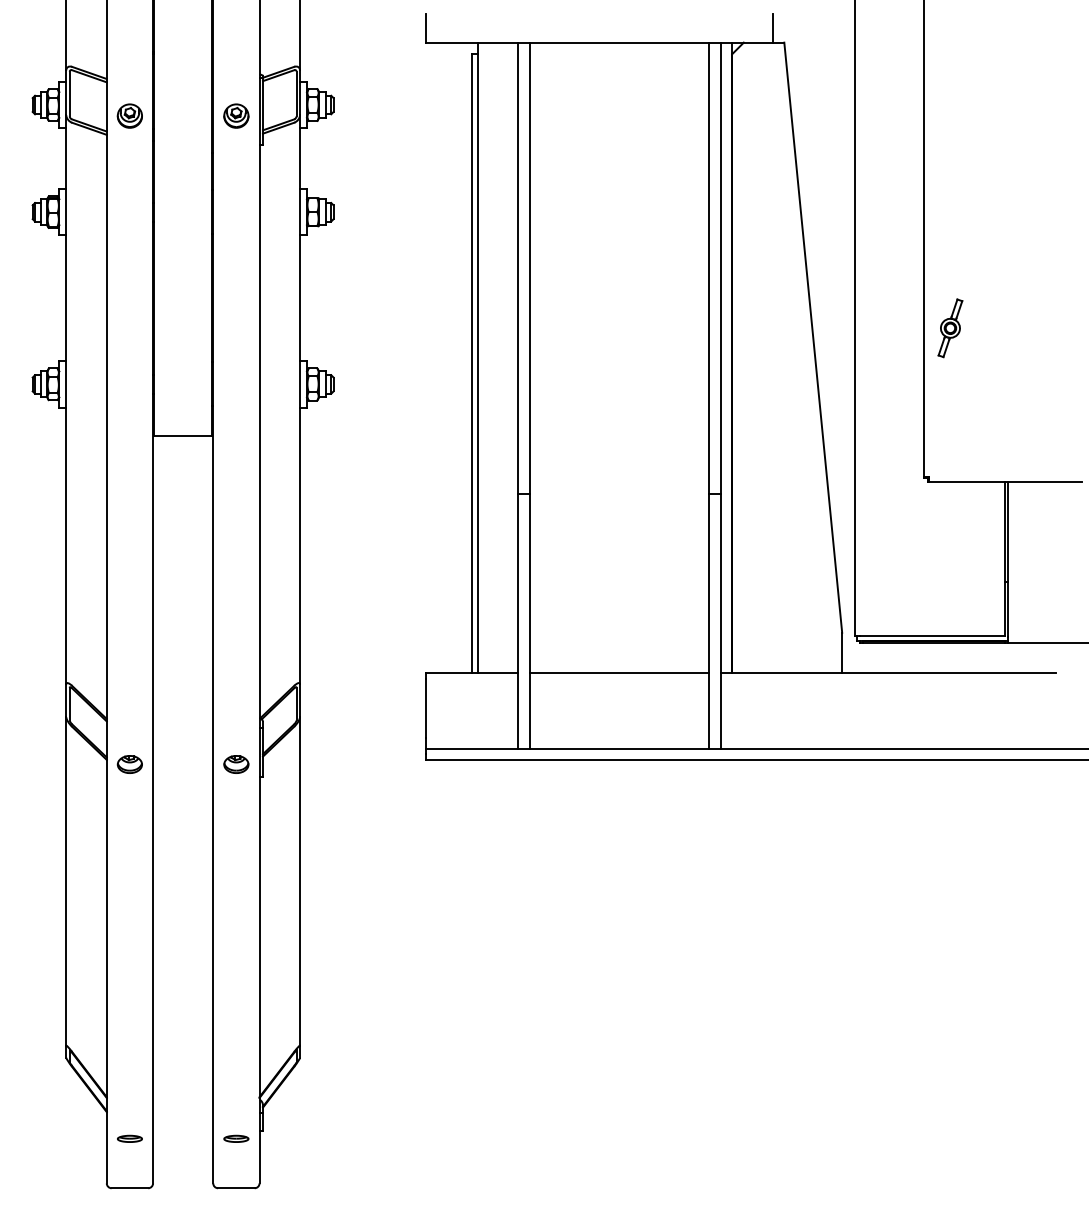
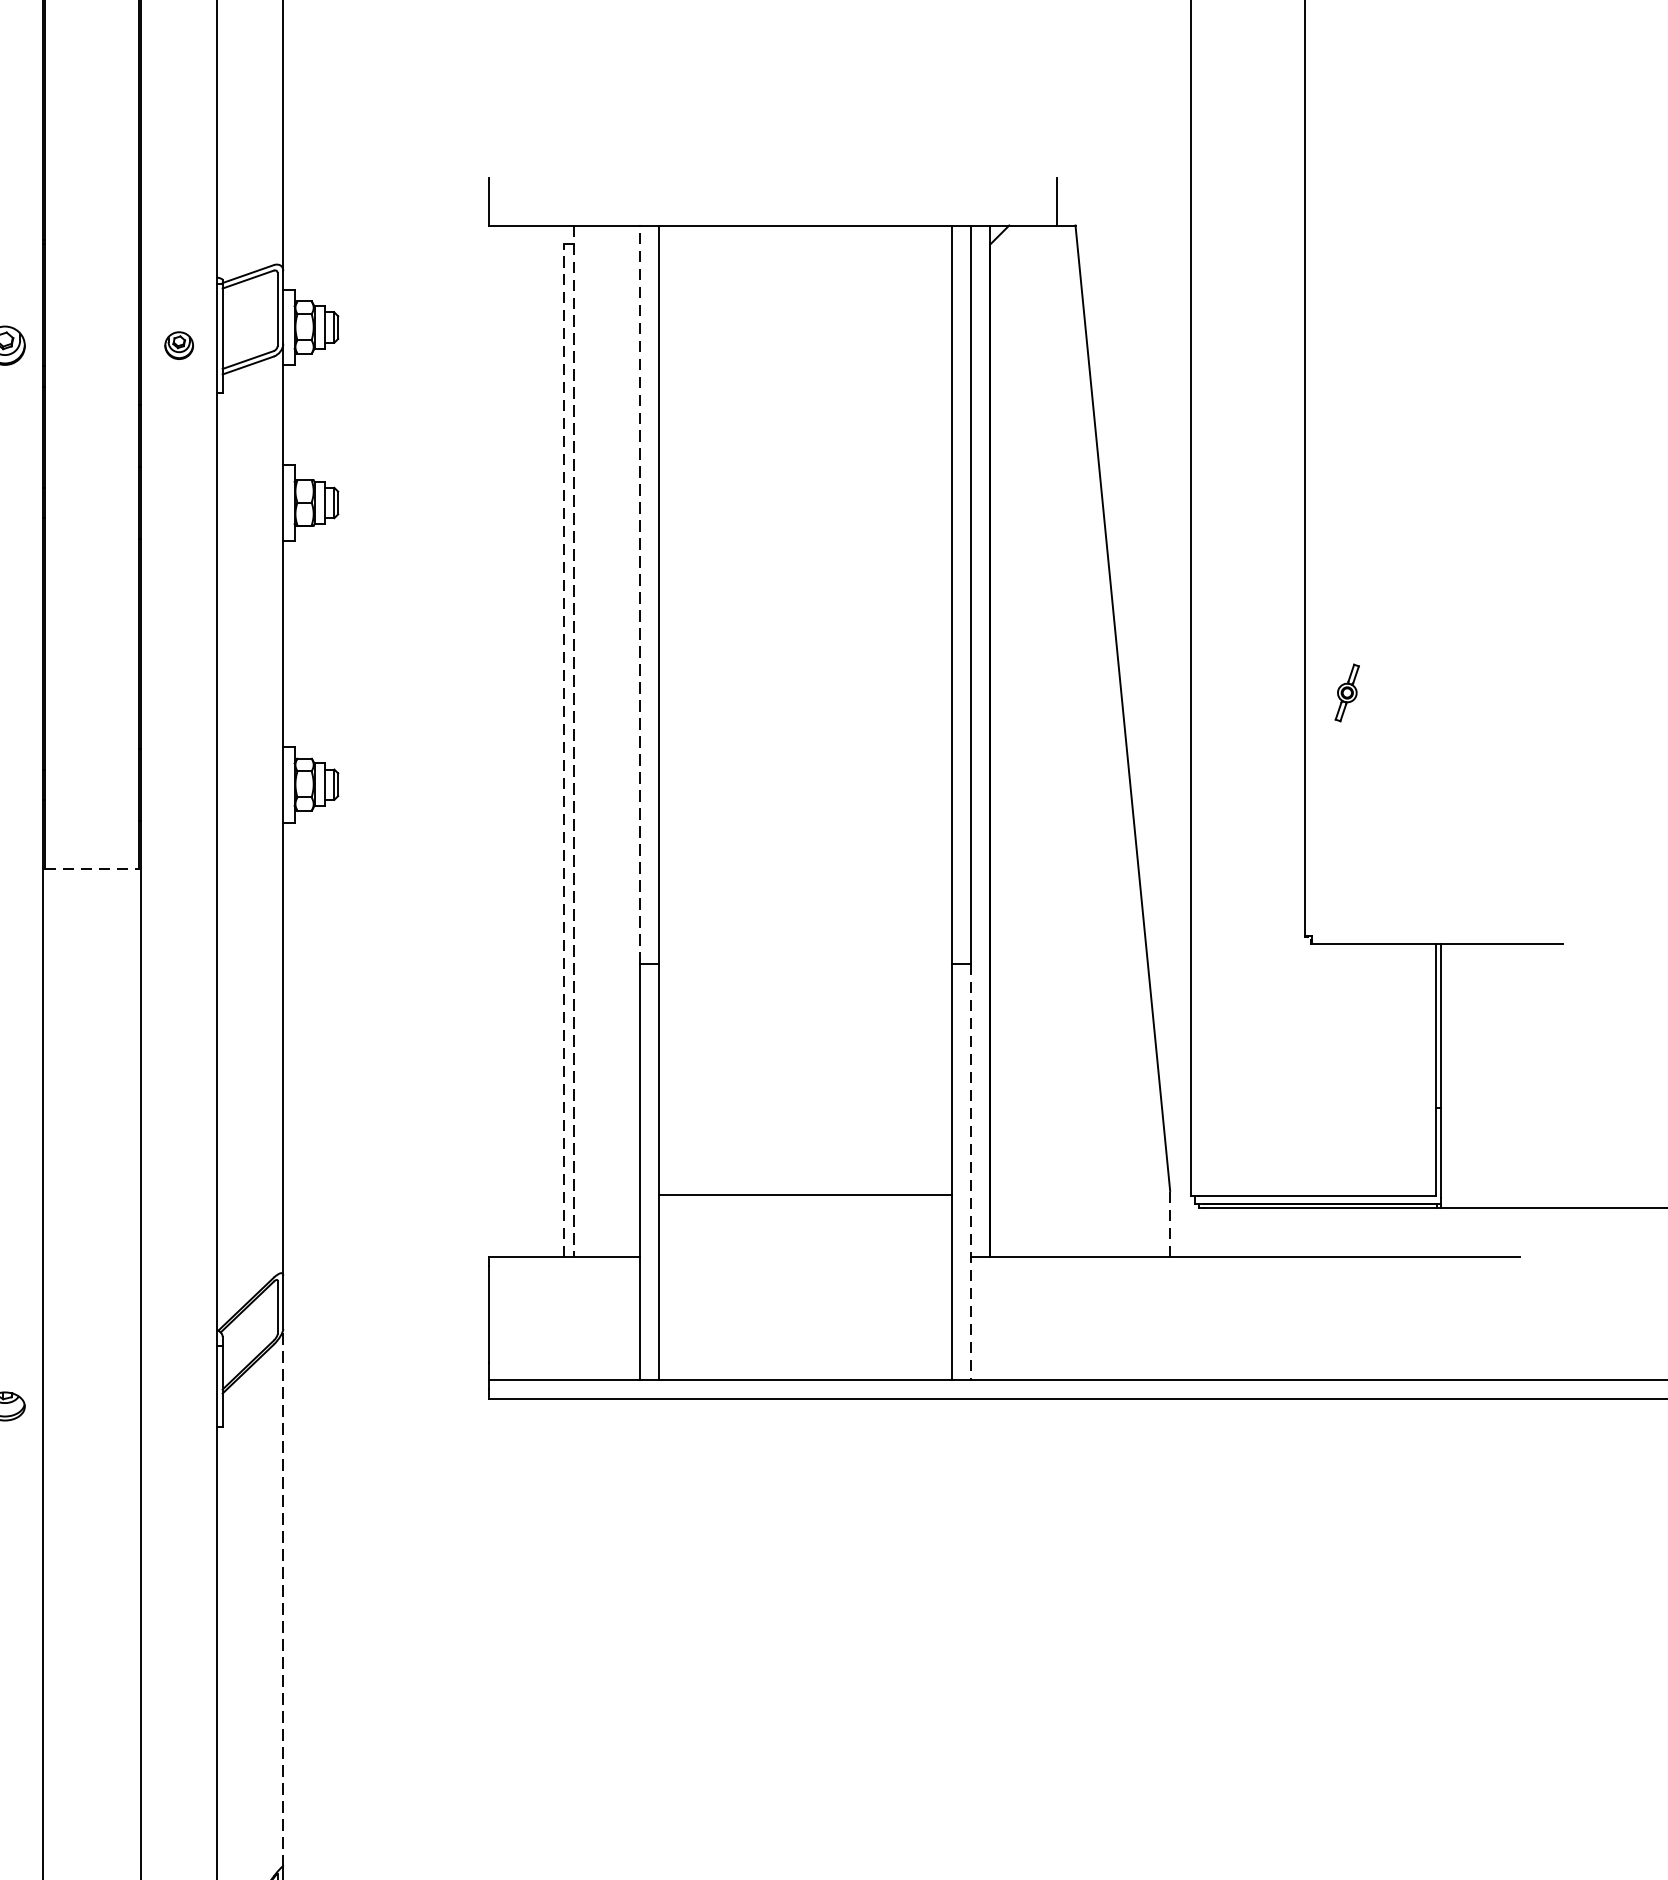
part: (236, 115) -> (179, 344), size x0.7
line: (518, 268) -> (640, 595), solid -> dashed
part: (950, 328) -> (1347, 693), size x0.6
line: (477, 358) -> (573, 742), solid -> dashed
line: (471, 363) -> (563, 750), solid -> dashed
line: (183, 436) -> (92, 869), solid -> dashed
line: (720, 621) -> (971, 1172), solid -> dashed
line: (842, 652) -> (1170, 1223), solid -> dashed
line: (619, 673) -> (805, 1195), moved
part: (236, 764) -> (179, 1406), removed
line: (300, 880) -> (284, 1596), solid -> dashed

